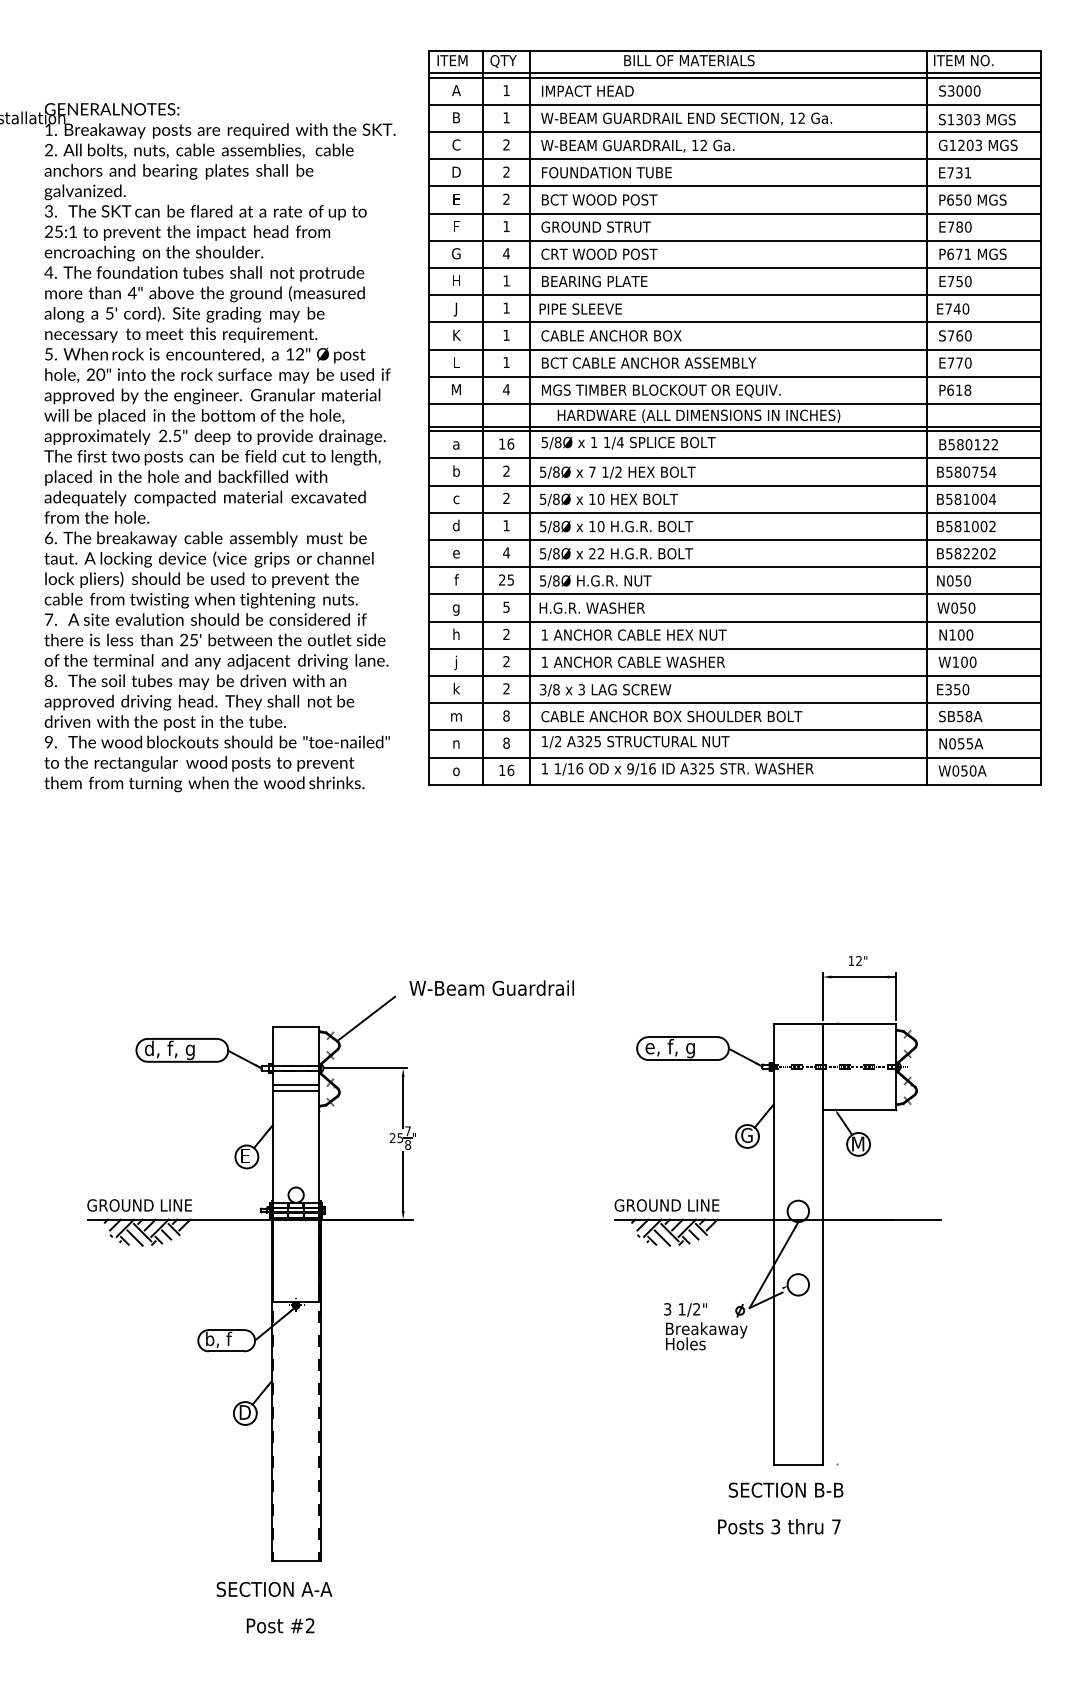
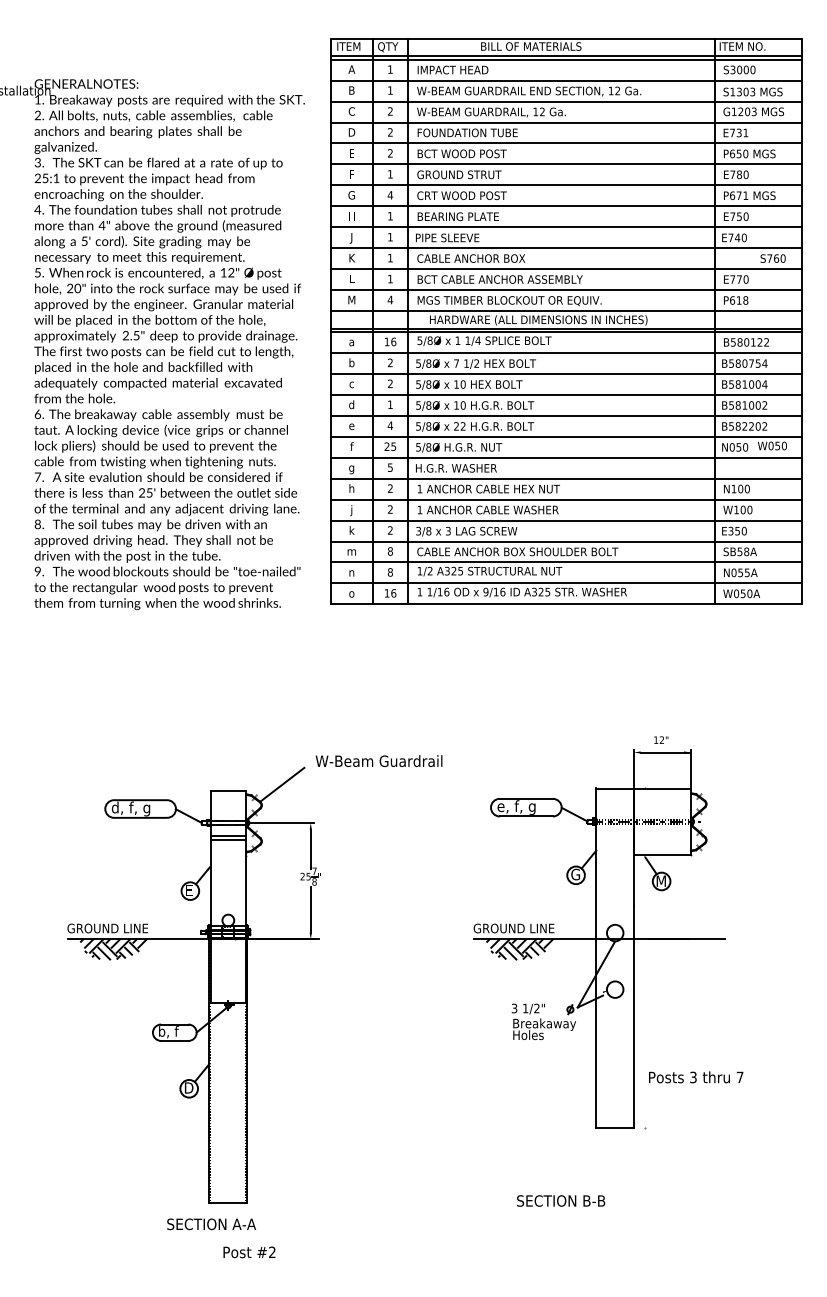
text: (955, 335) -> (773, 258), moved
text: (956, 607) -> (772, 445), moved
text: (785, 1489) -> (560, 1200), moved
text: (779, 1526) -> (696, 1077), moved
text: (280, 1625) -> (249, 1252), moved

